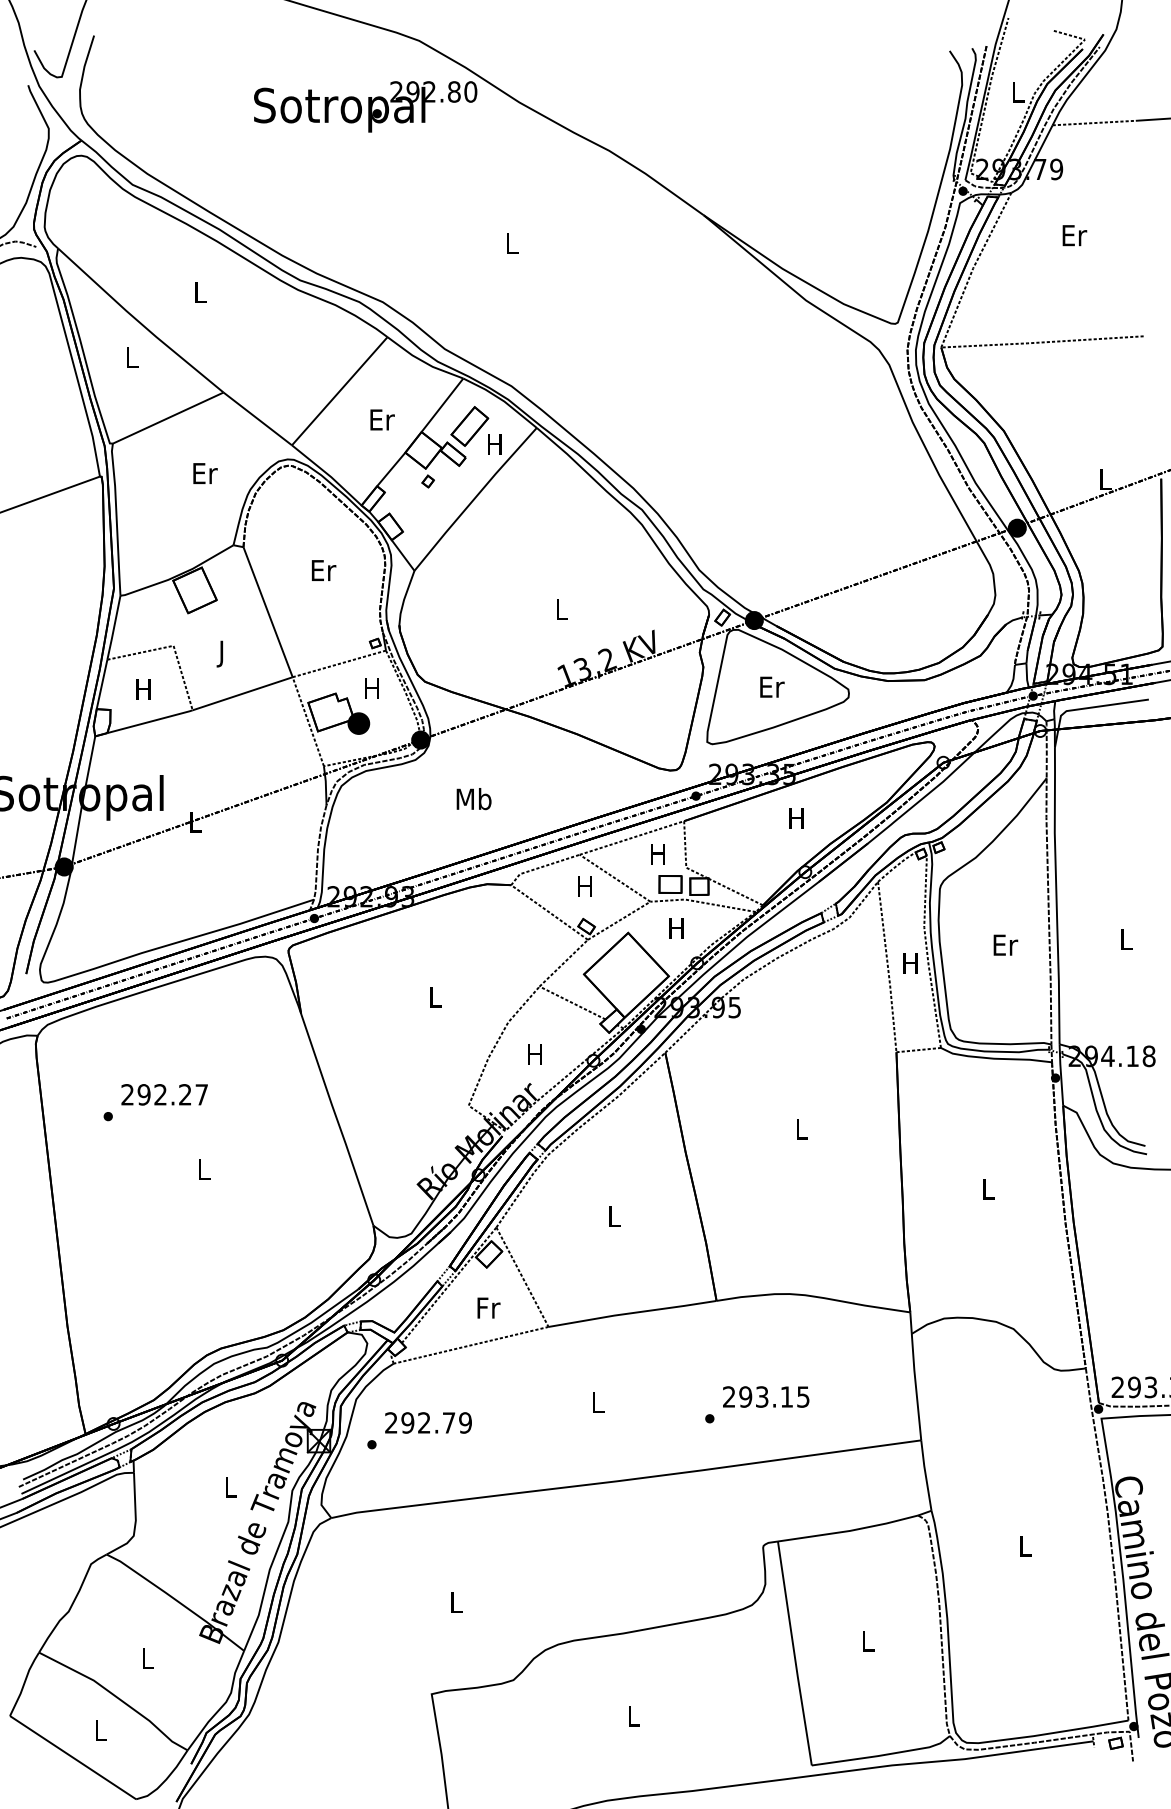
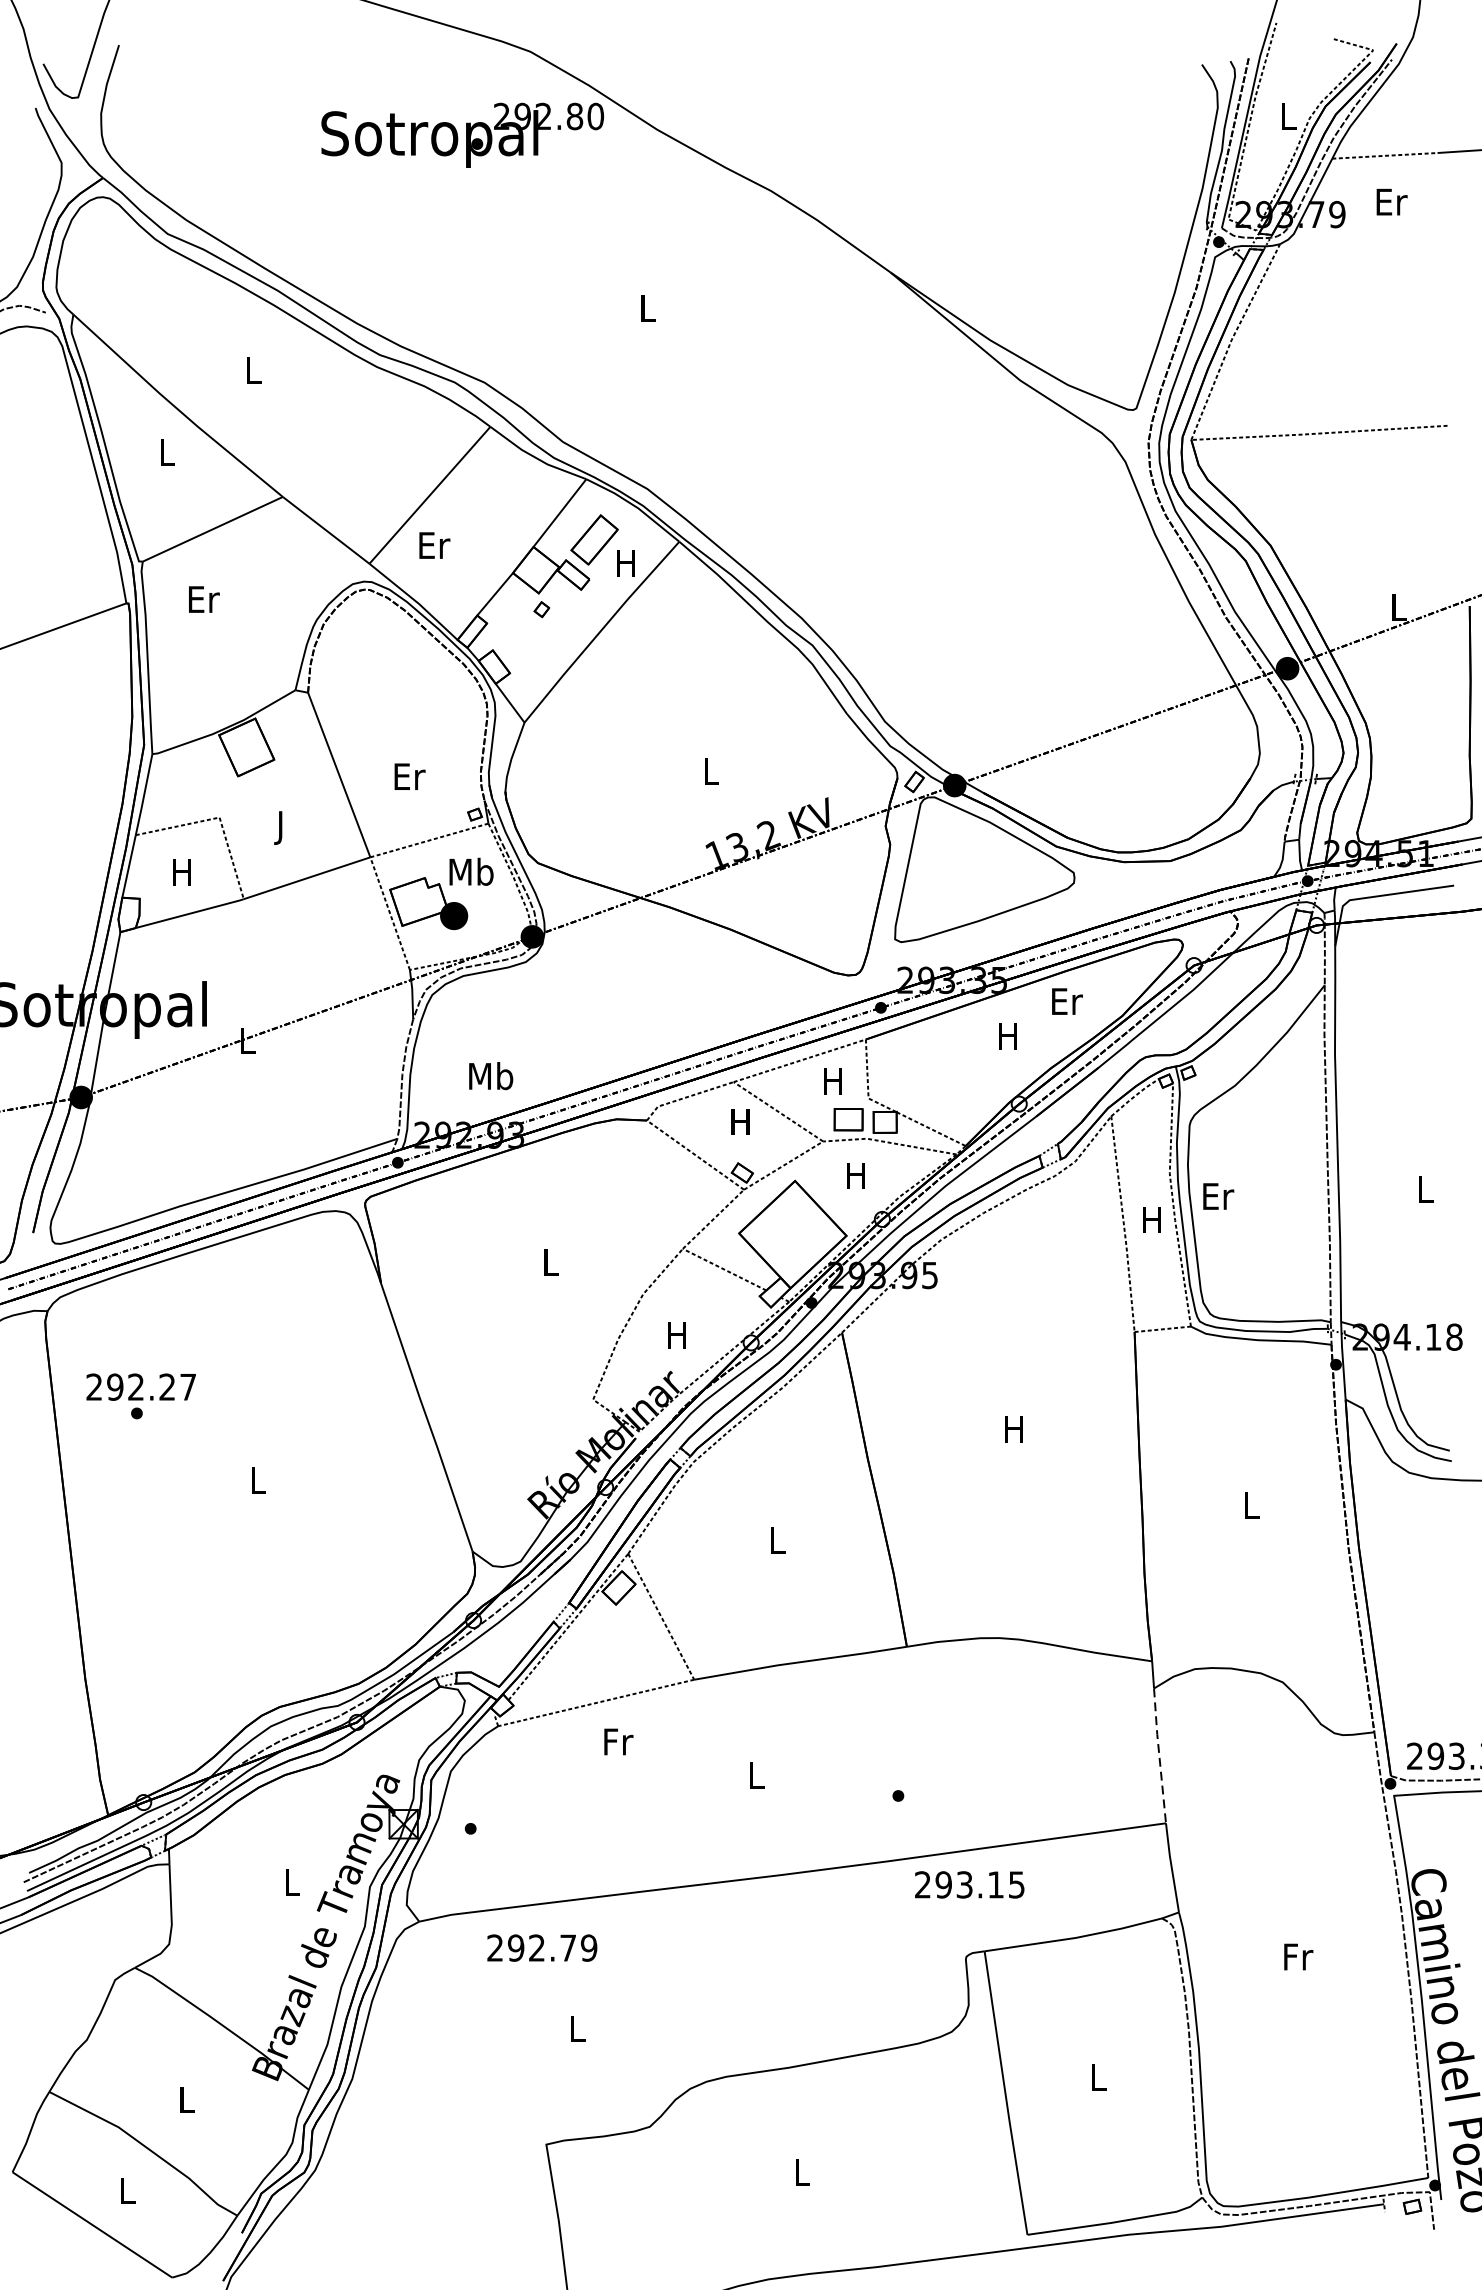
text: (1074, 235) -> (1391, 201), moved
text: (382, 419) -> (434, 545), moved
text: (205, 473) -> (204, 599), moved
text: (324, 570) -> (410, 776), moved
text: (772, 686) -> (1067, 1000), moved
text: (372, 688) -> (471, 871), H -> Mb
text: (473, 799) -> (490, 1076), moved
text: (1005, 944) -> (1218, 1195), moved
text: (164, 1094) -> (141, 1386), moved
text: (800, 1129) -> (1013, 1429), L -> H
text: (488, 1307) -> (618, 1741), moved
line: (916, 1387) -> (1159, 1756), solid -> dashed
text: (766, 1396) -> (970, 1884), moved
text: (428, 1422) -> (542, 1947), moved
text: (1025, 1545) -> (1297, 1956), L -> Fr

